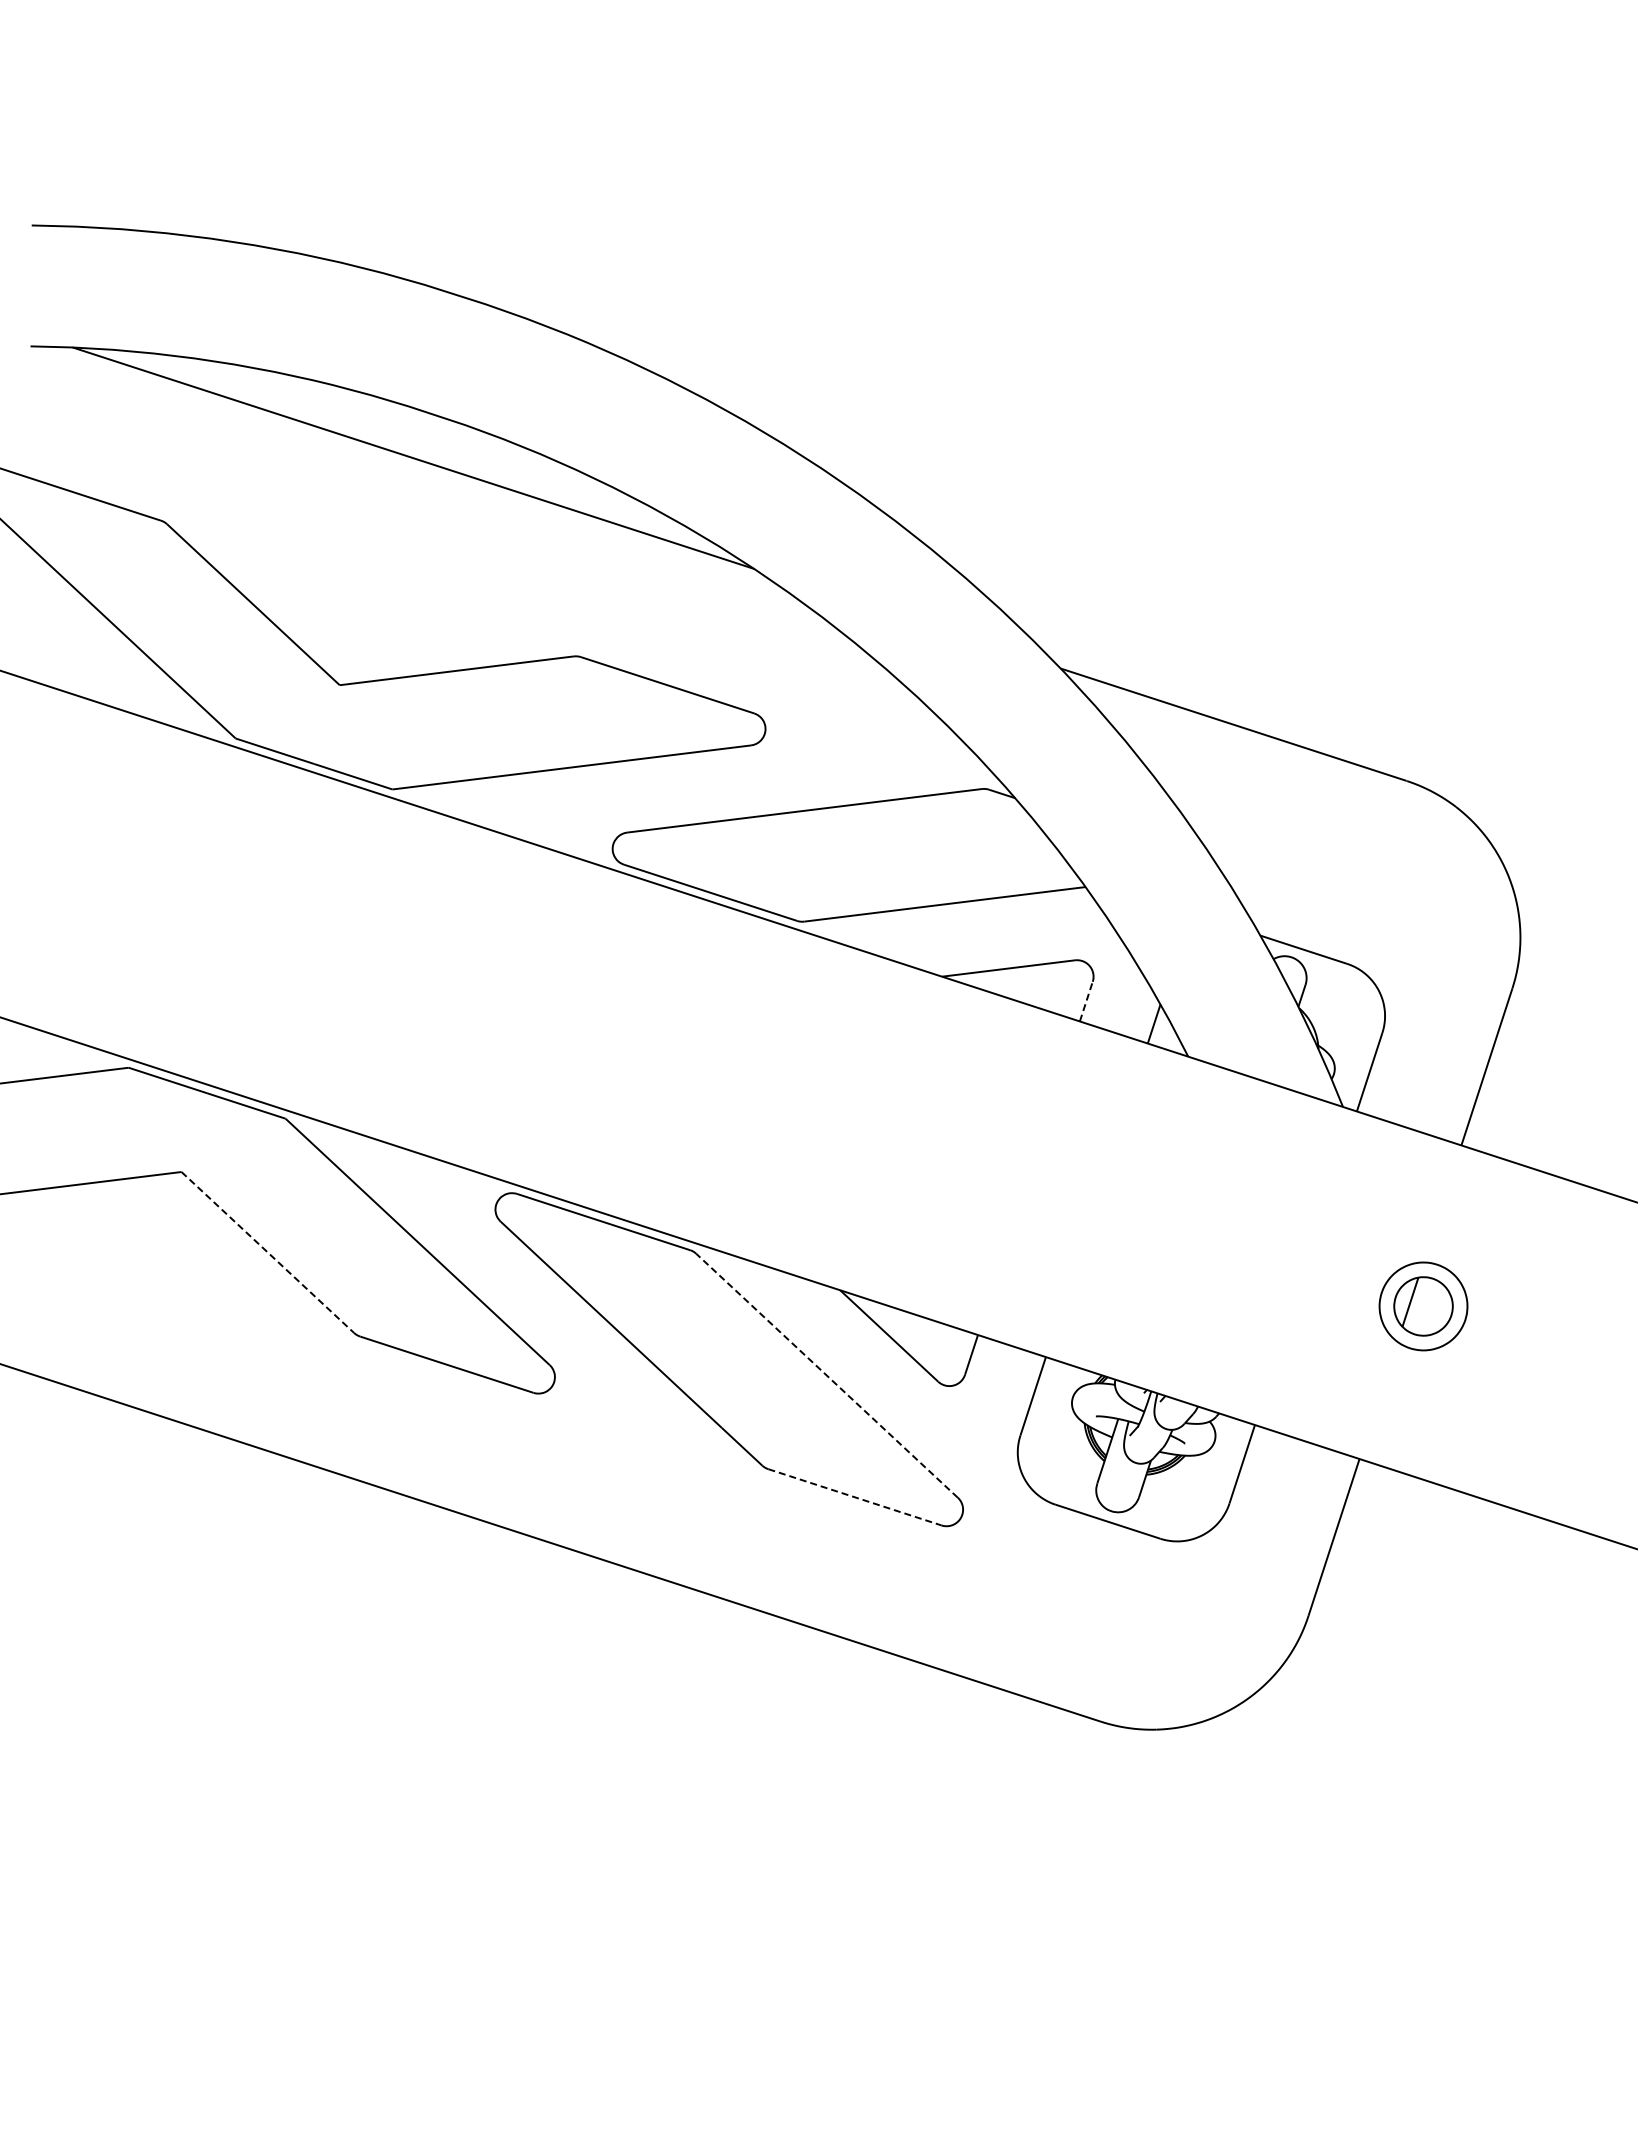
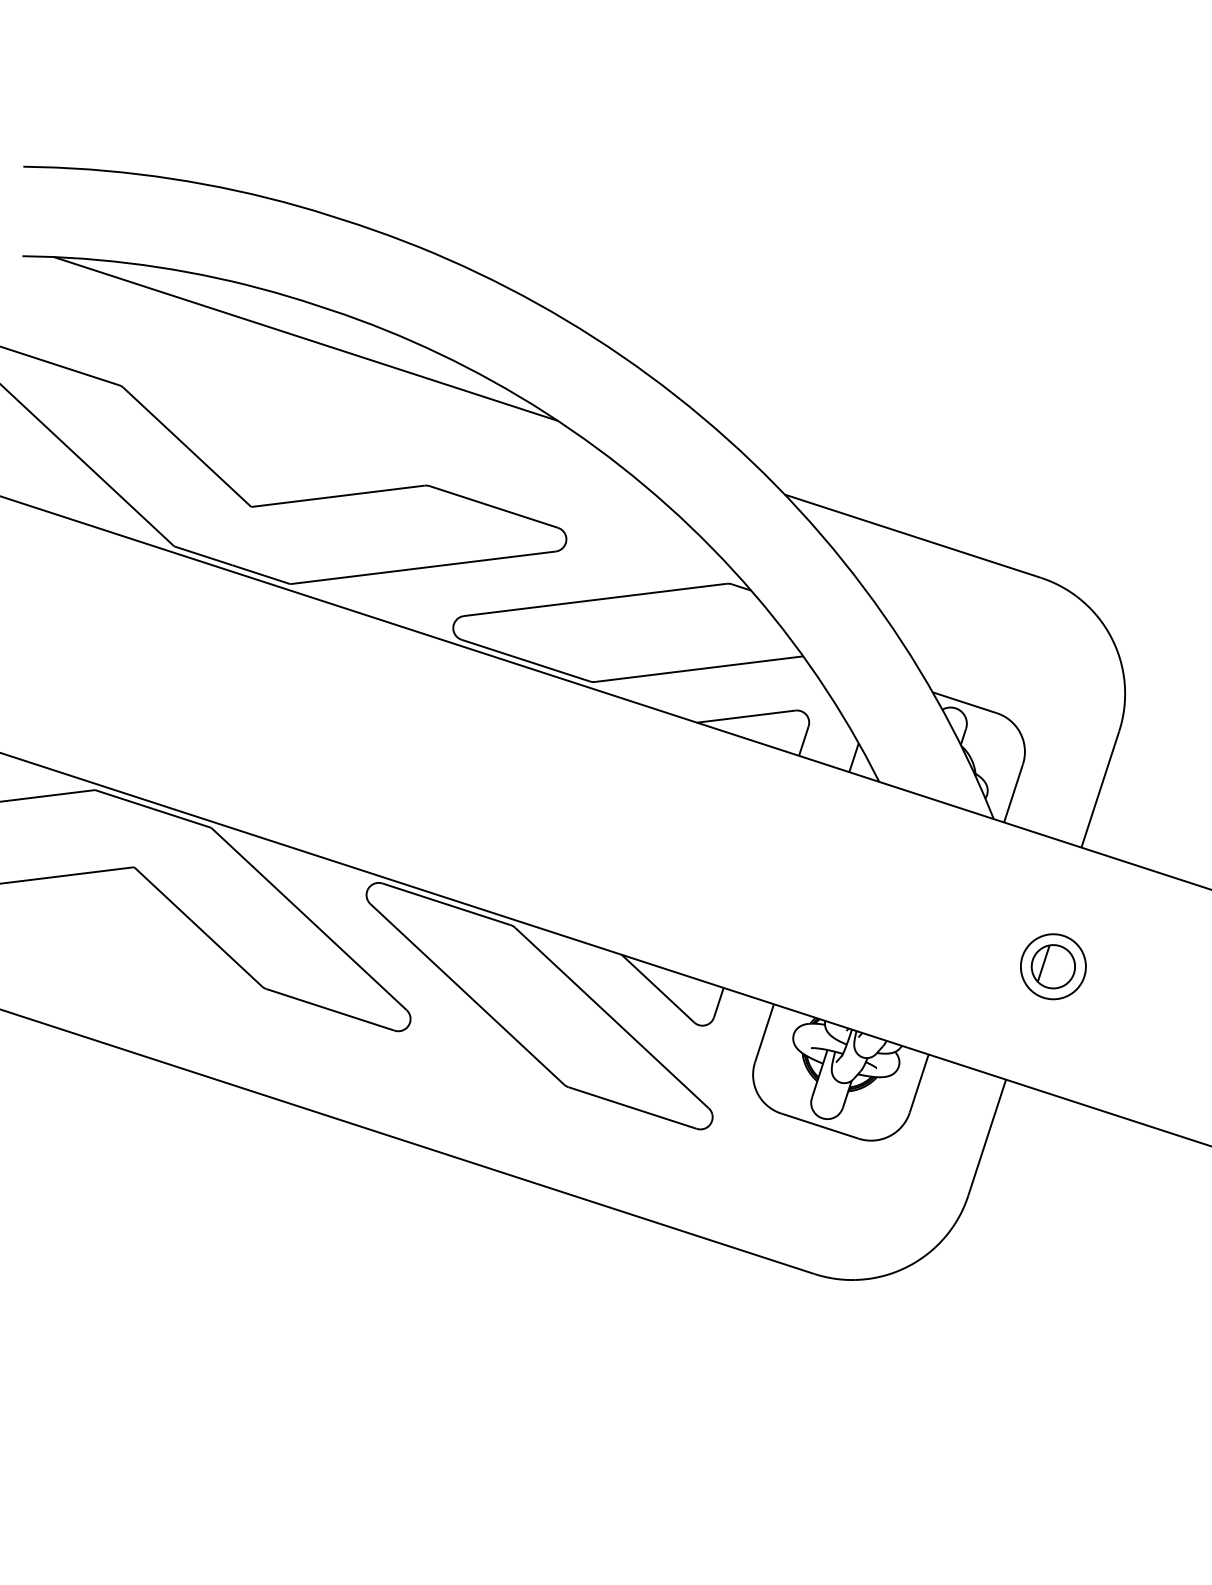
line: (1086, 1001) -> (803, 741), dashed -> solid
line: (267, 1252) -> (197, 926), dashed -> solid
line: (827, 1375) -> (612, 1017), dashed -> solid
line: (855, 1497) -> (633, 1108), dashed -> solid

